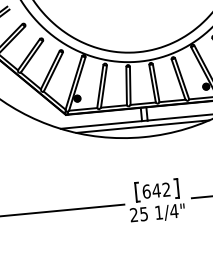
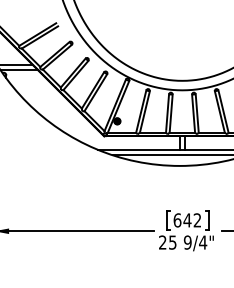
text: (158, 212) -> (187, 242), 1/4" -> 9/4"

